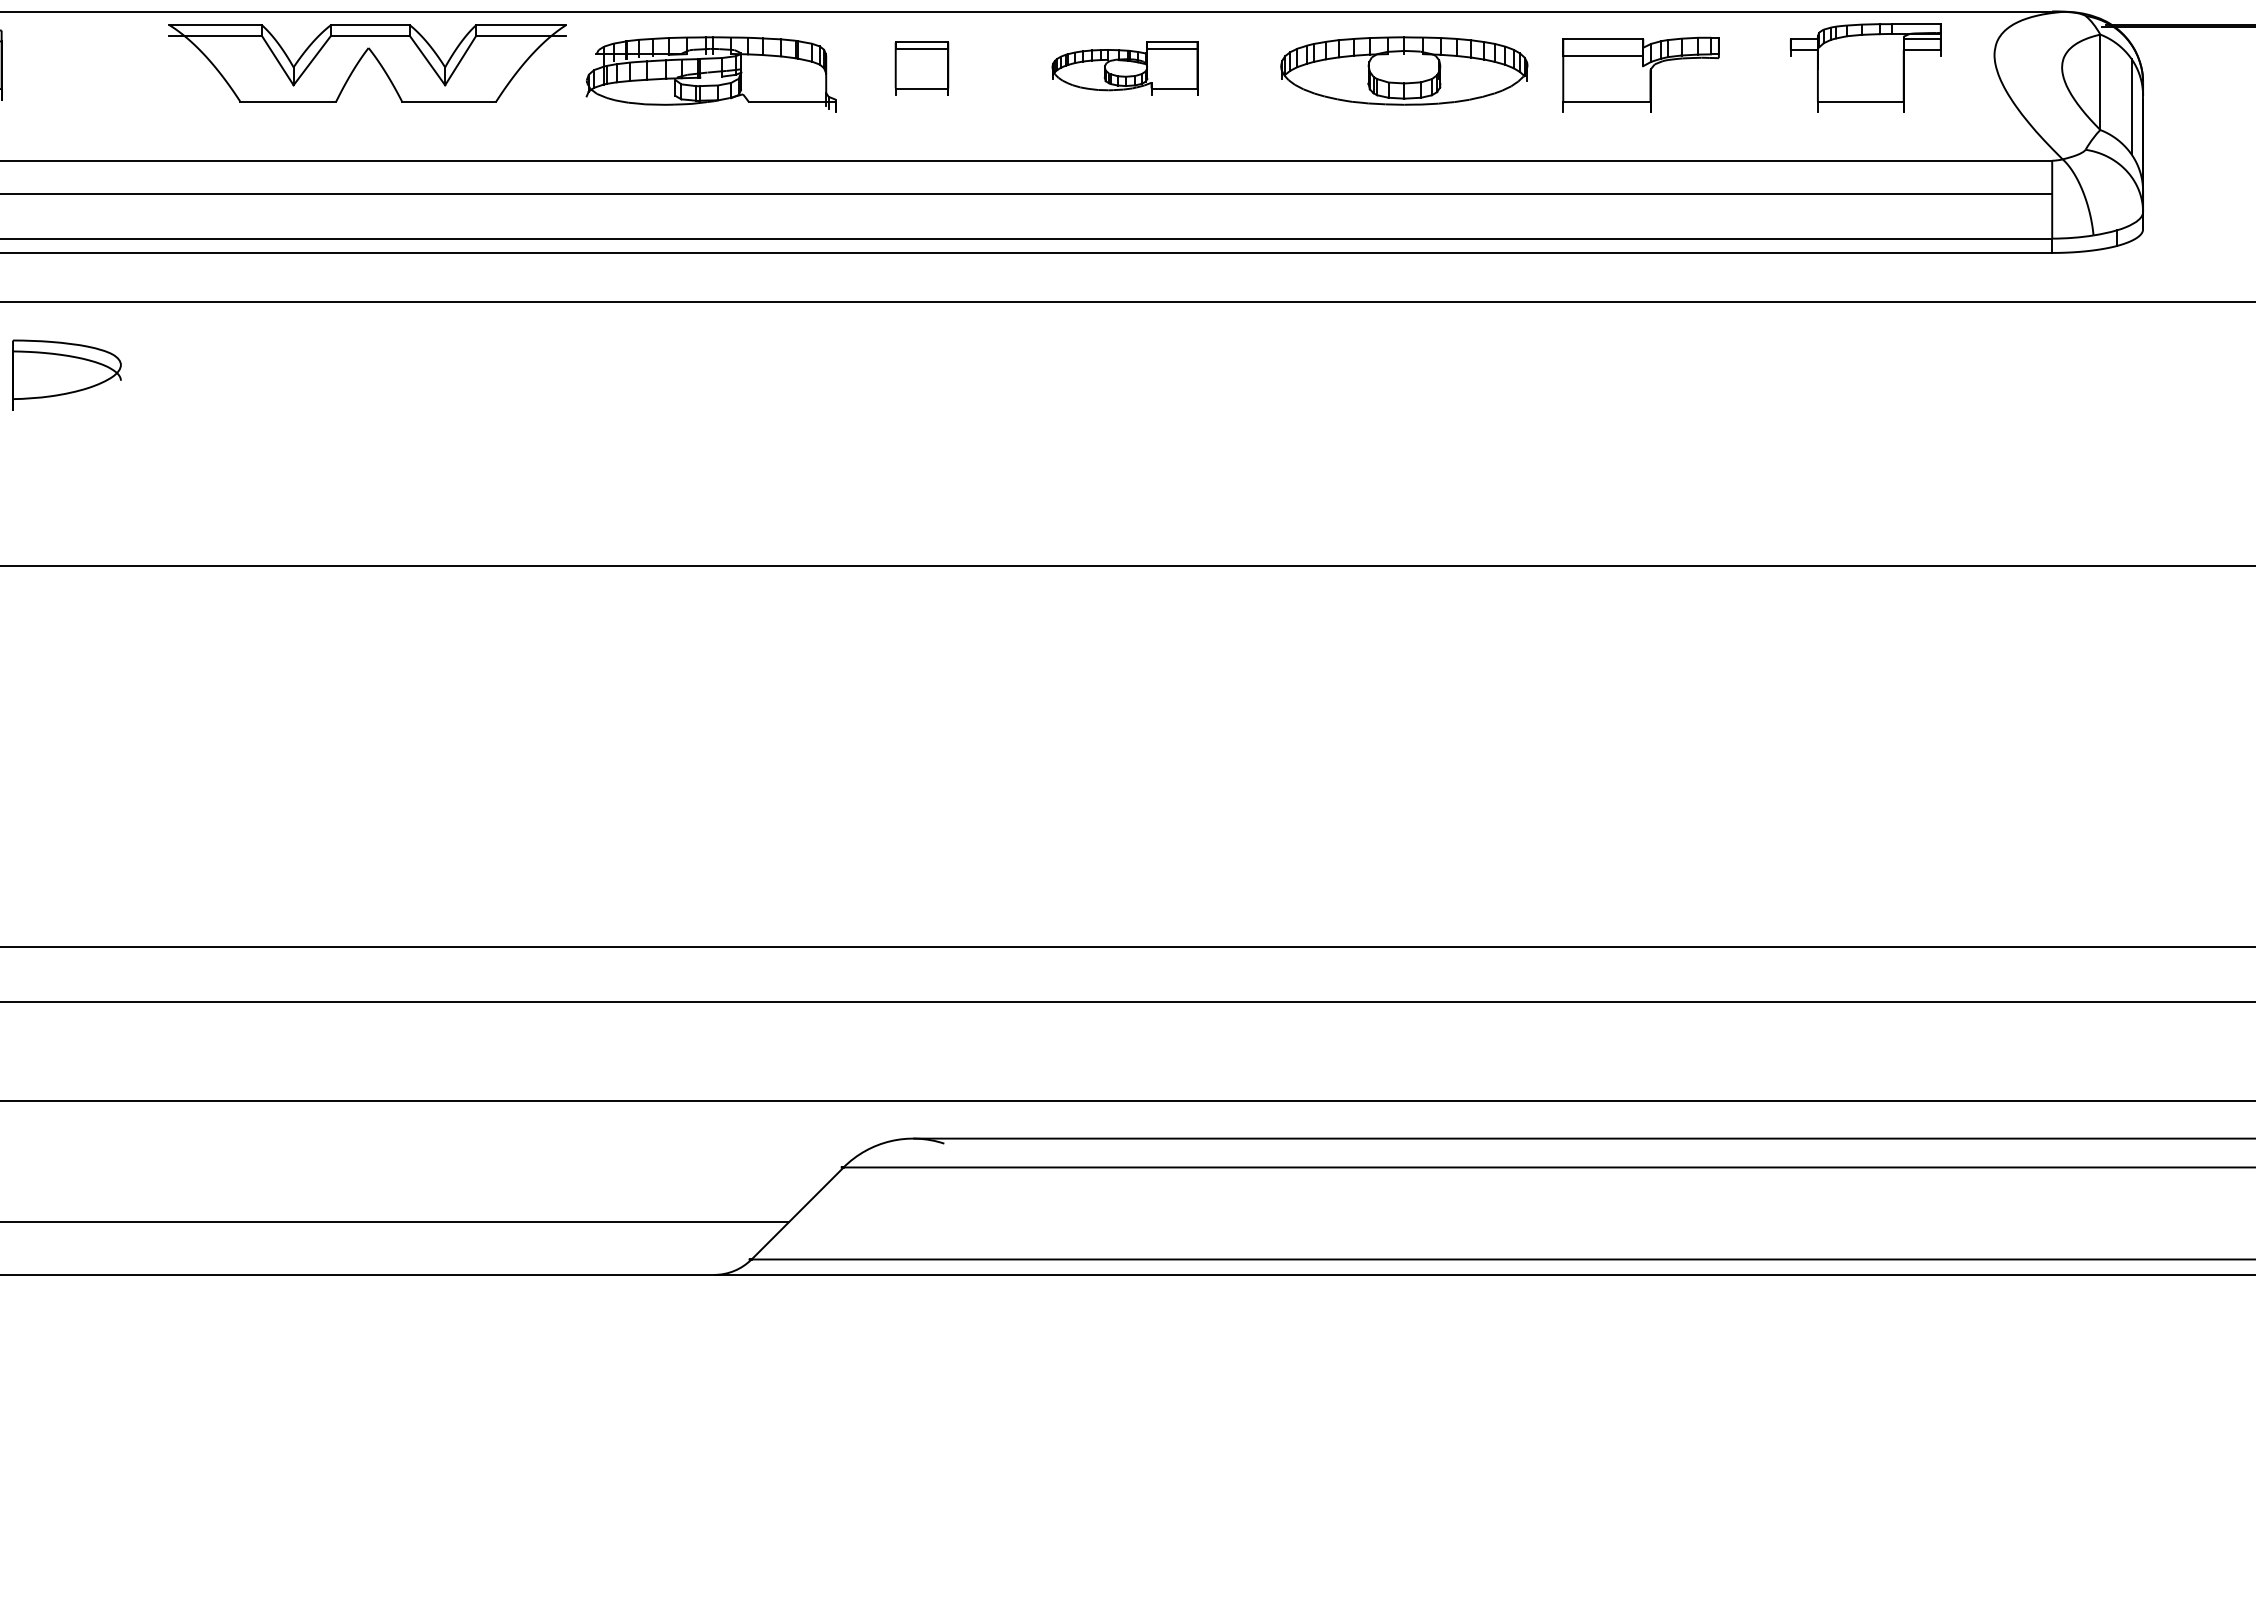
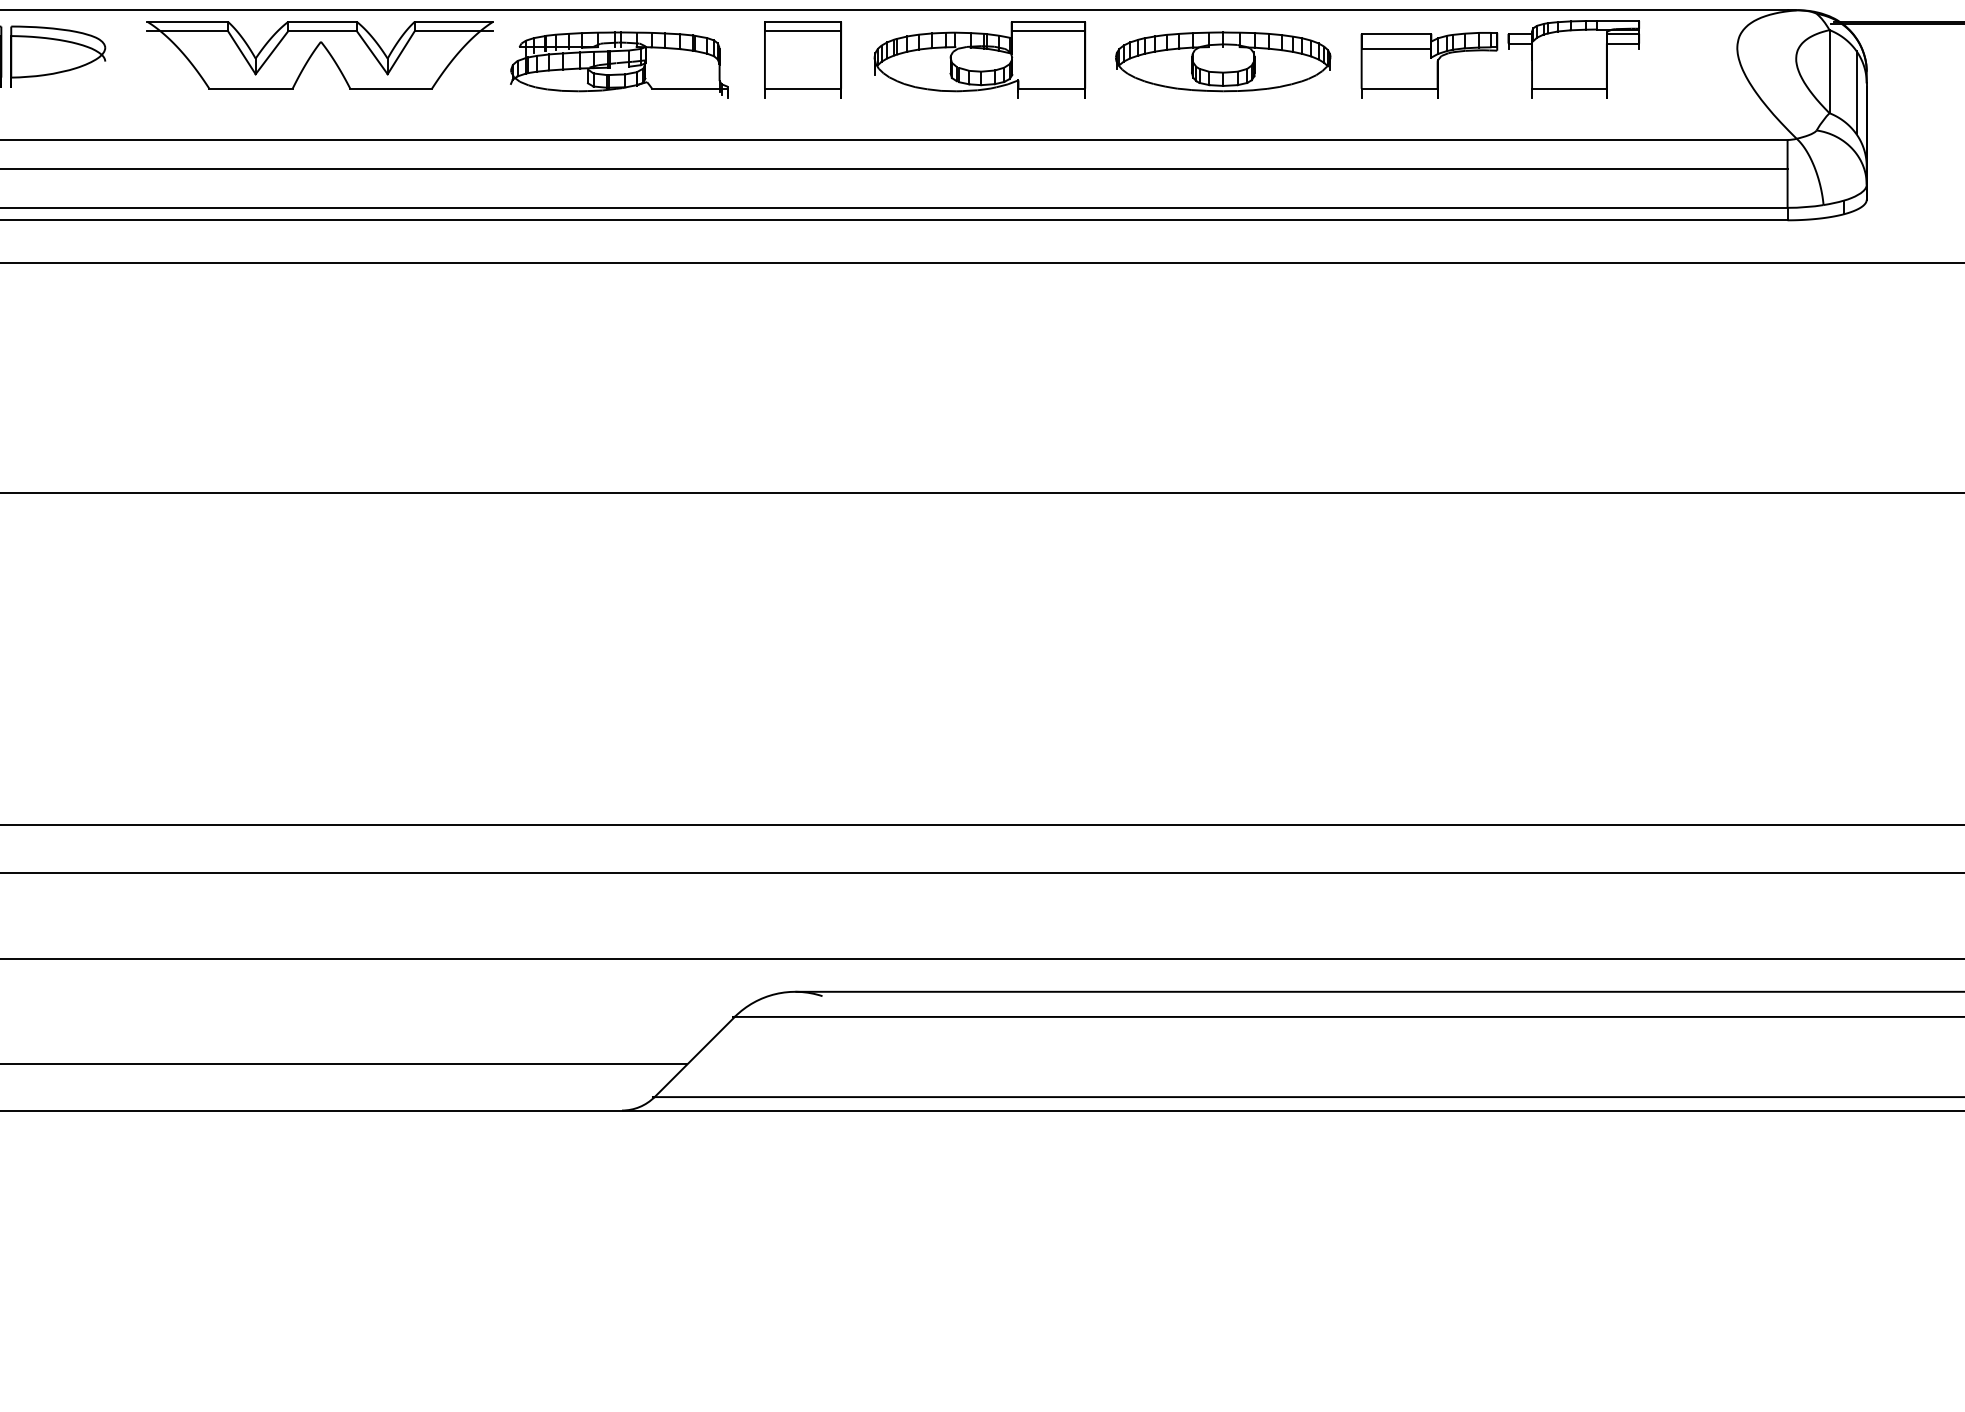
part: (1865, 67) -> (1573, 58), moved
part: (921, 68) -> (802, 59), size x1.67
part: (1124, 68) -> (979, 59), size x1.67
part: (66, 374) -> (57, 56), moved

